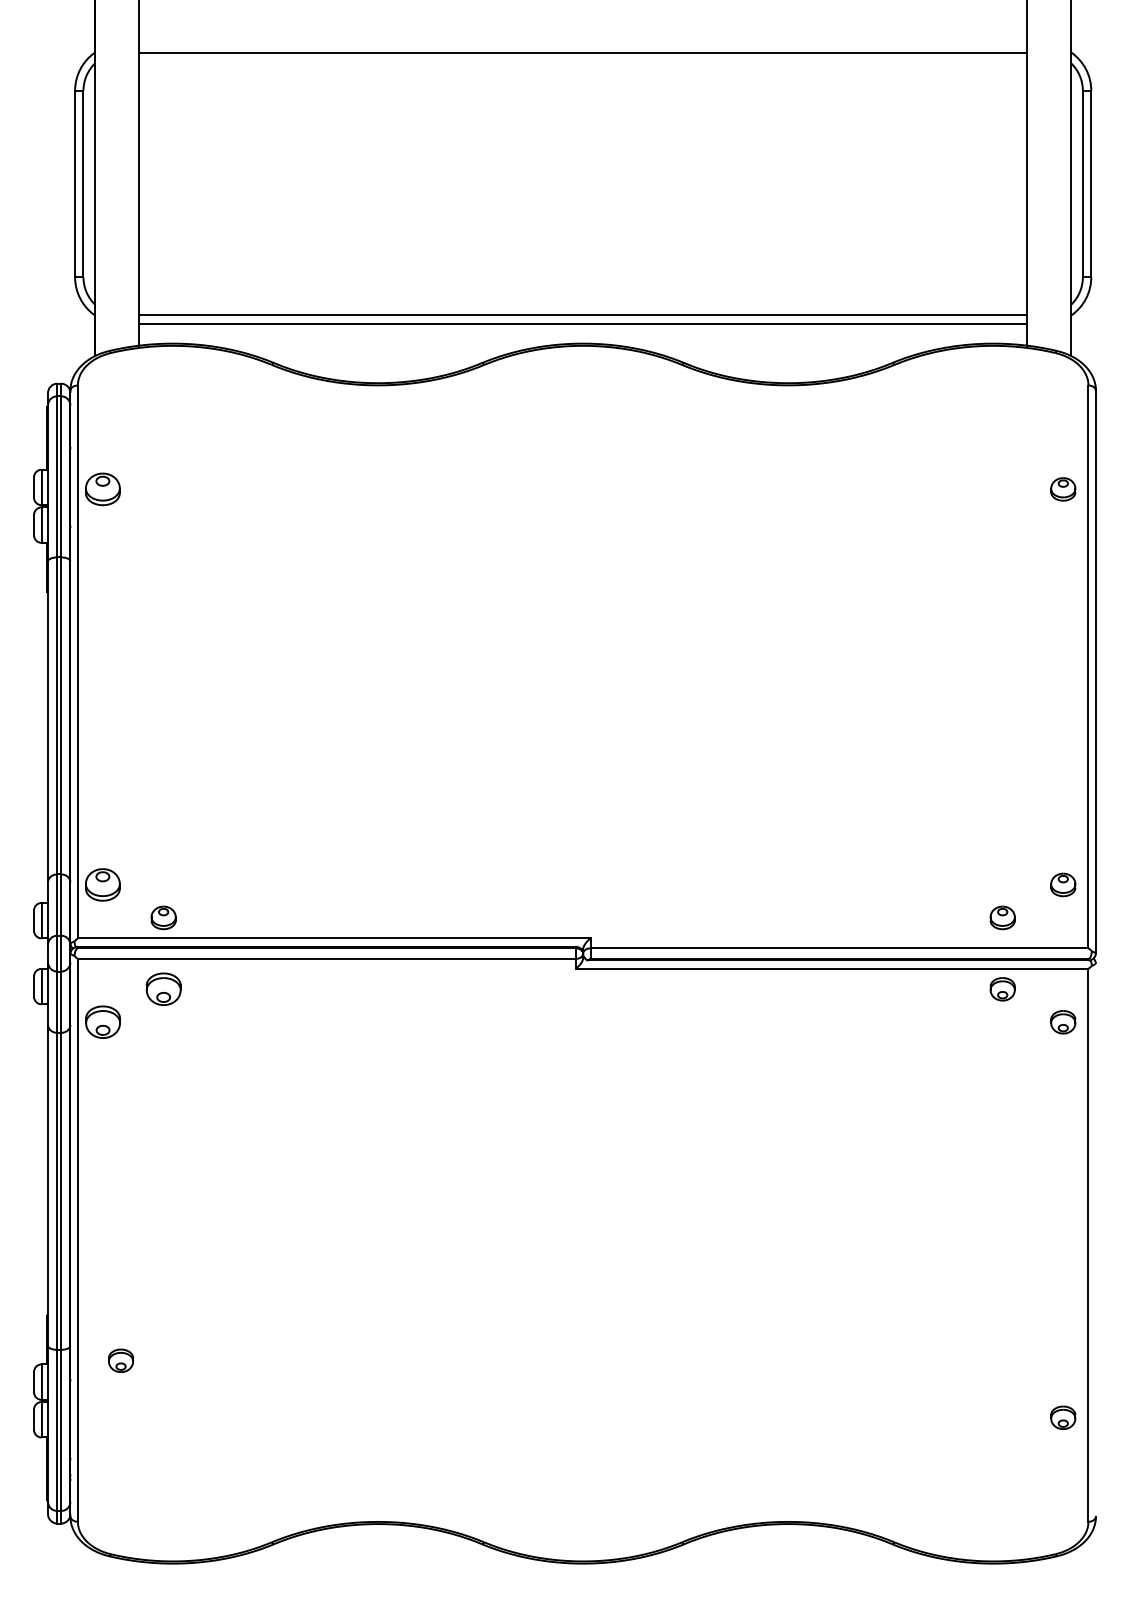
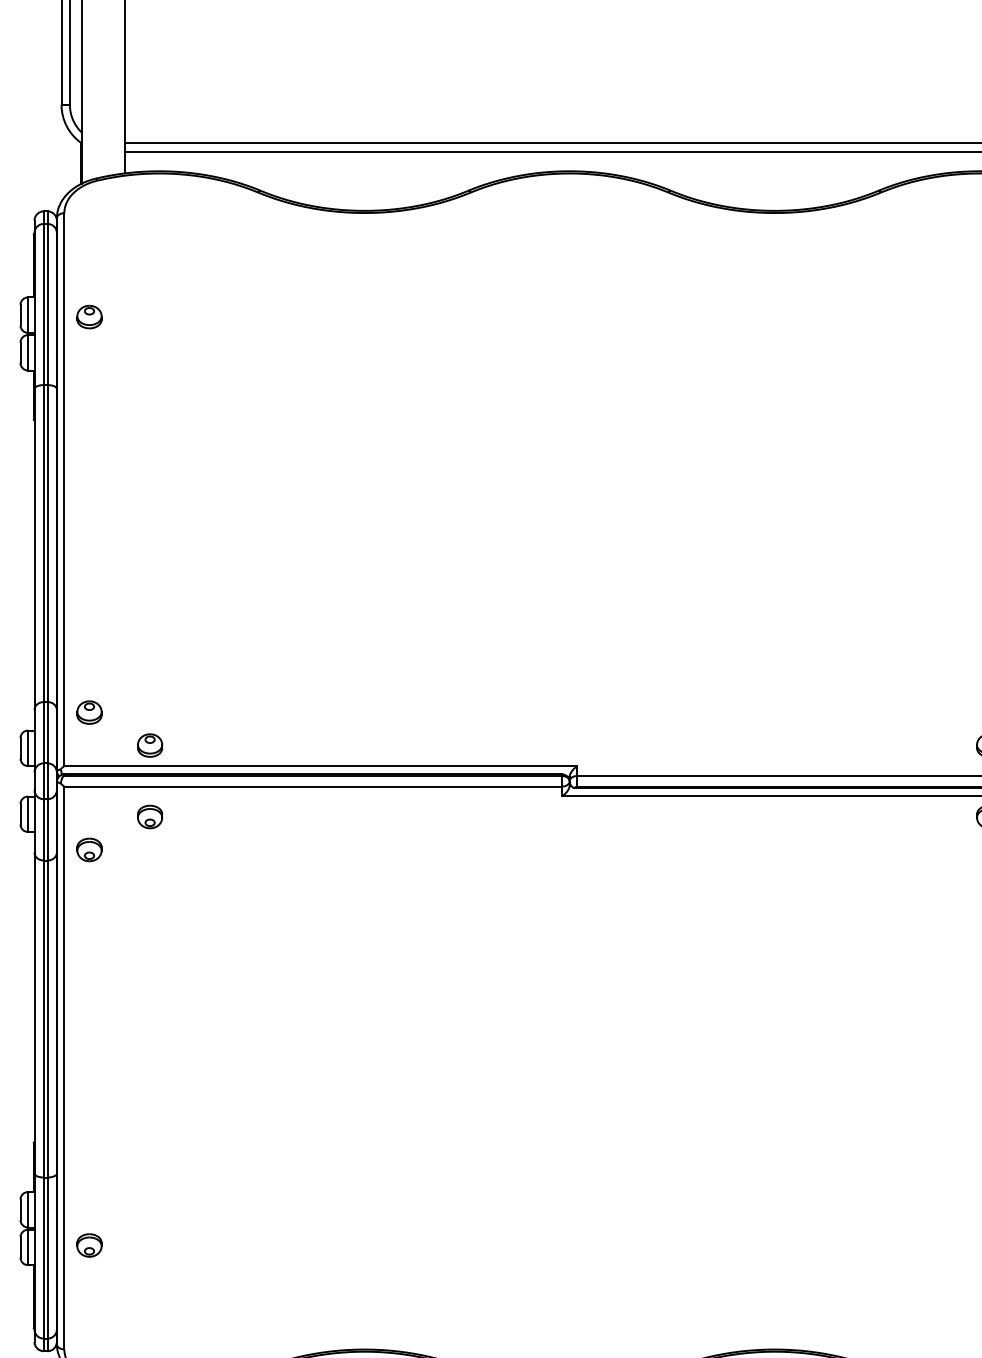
part: (103, 489) -> (89, 317), size x0.71
part: (103, 884) -> (89, 712), size x0.71
part: (163, 989) -> (149, 817), size x0.71
part: (102, 1022) -> (88, 850), size x0.71
part: (120, 1360) -> (88, 1245), moved

